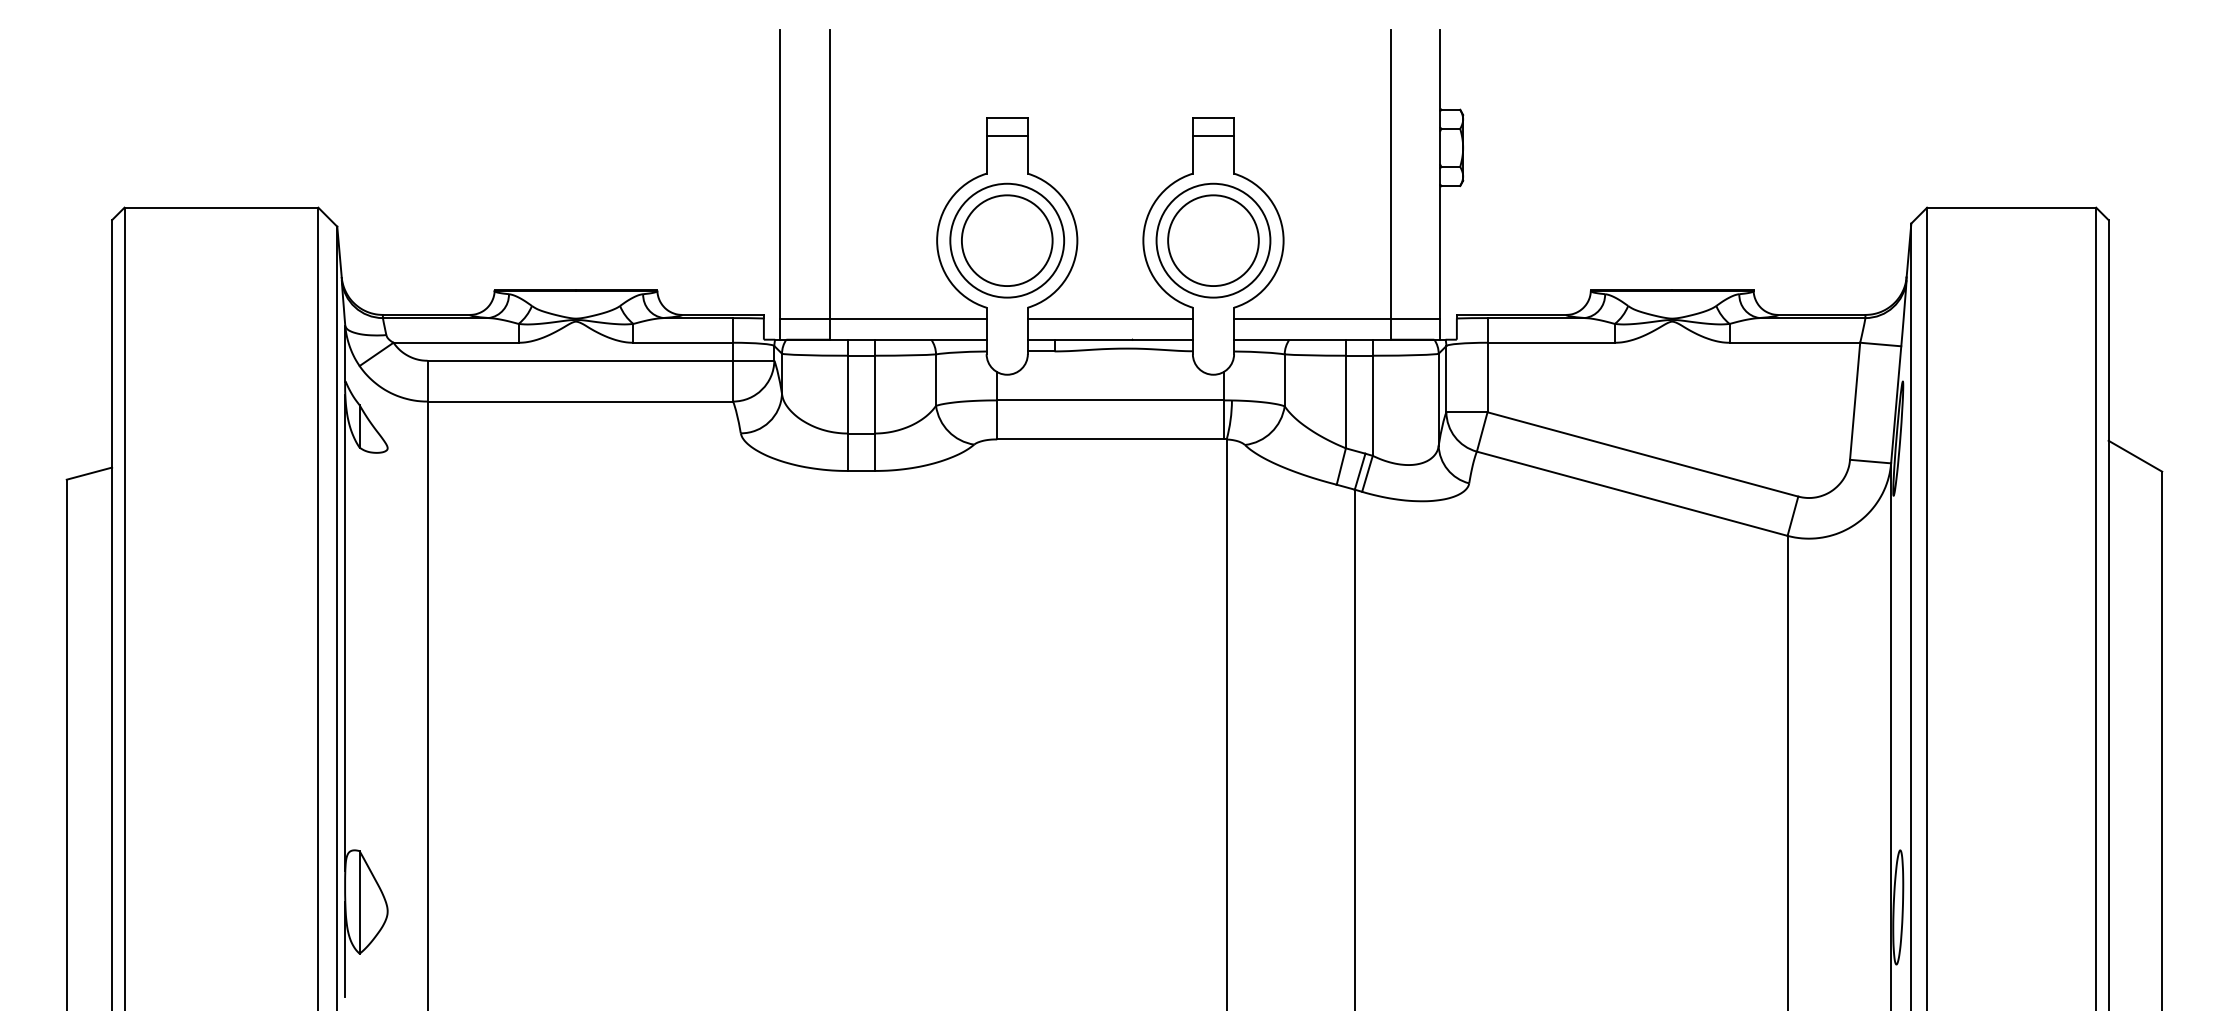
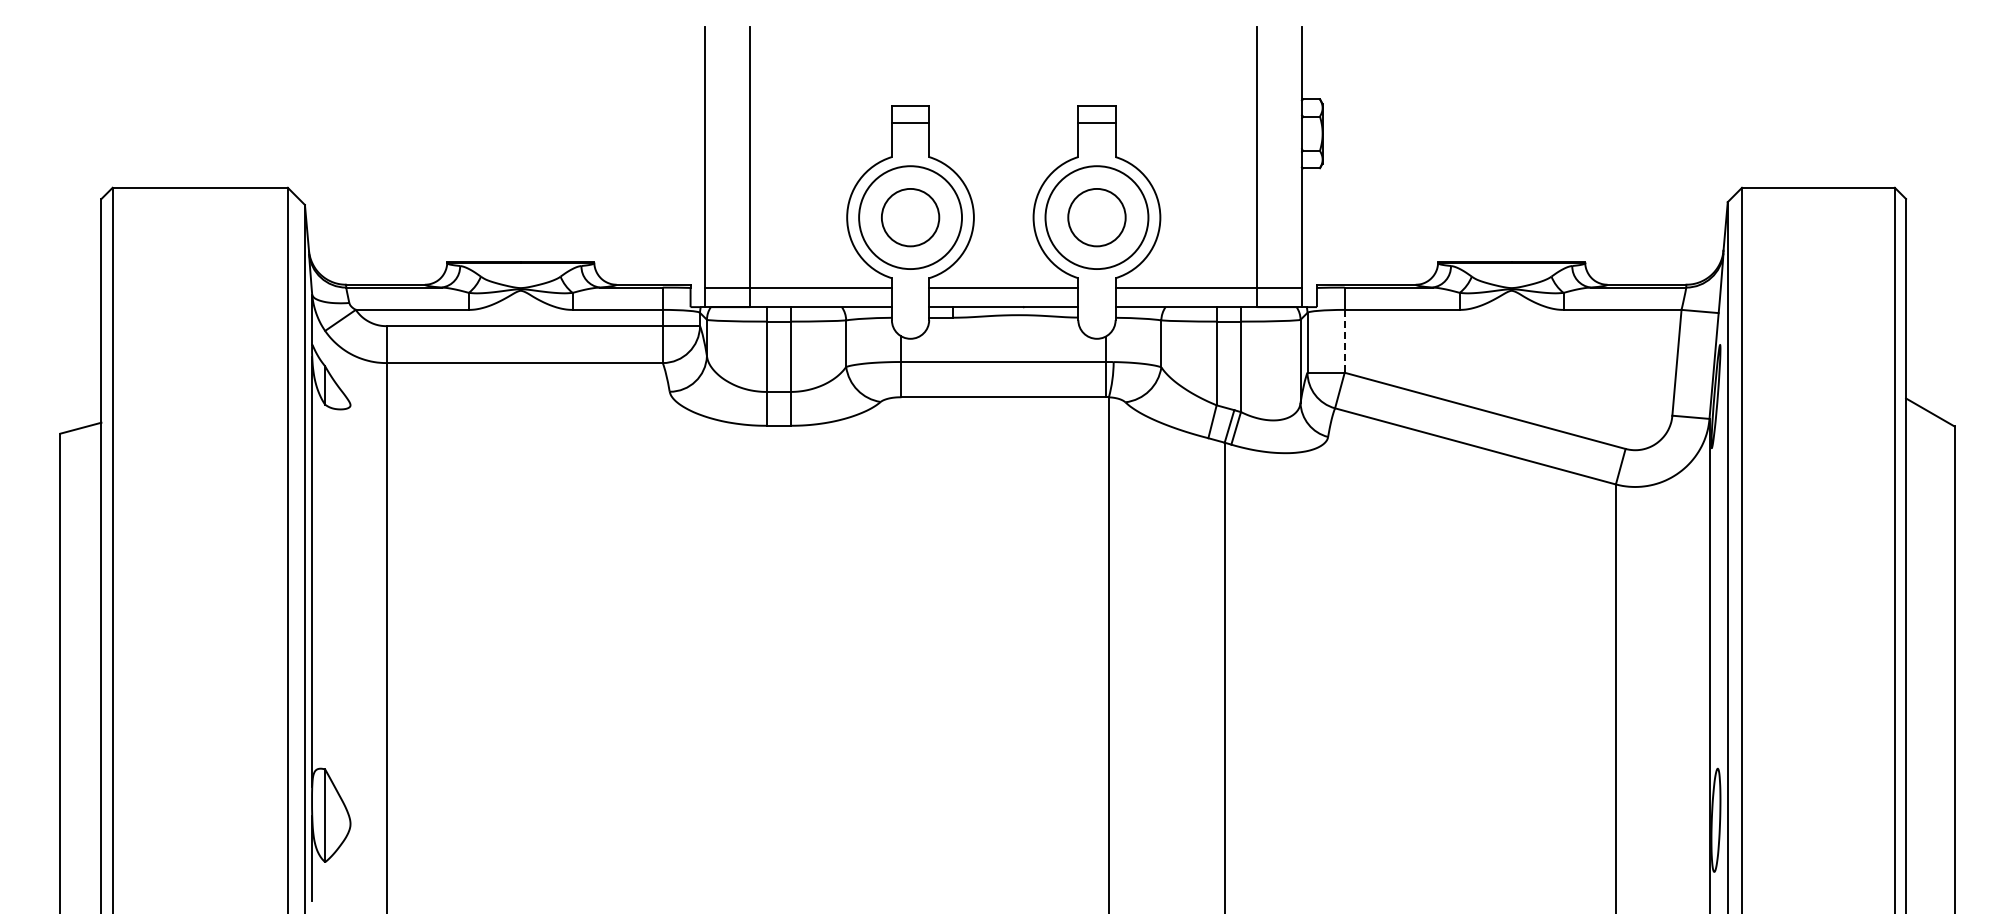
circle: (1007, 240) -> (910, 217), size x0.7
circle: (1212, 240) -> (1096, 217), size x0.7
line: (1487, 377) -> (1344, 341), solid -> dashed

